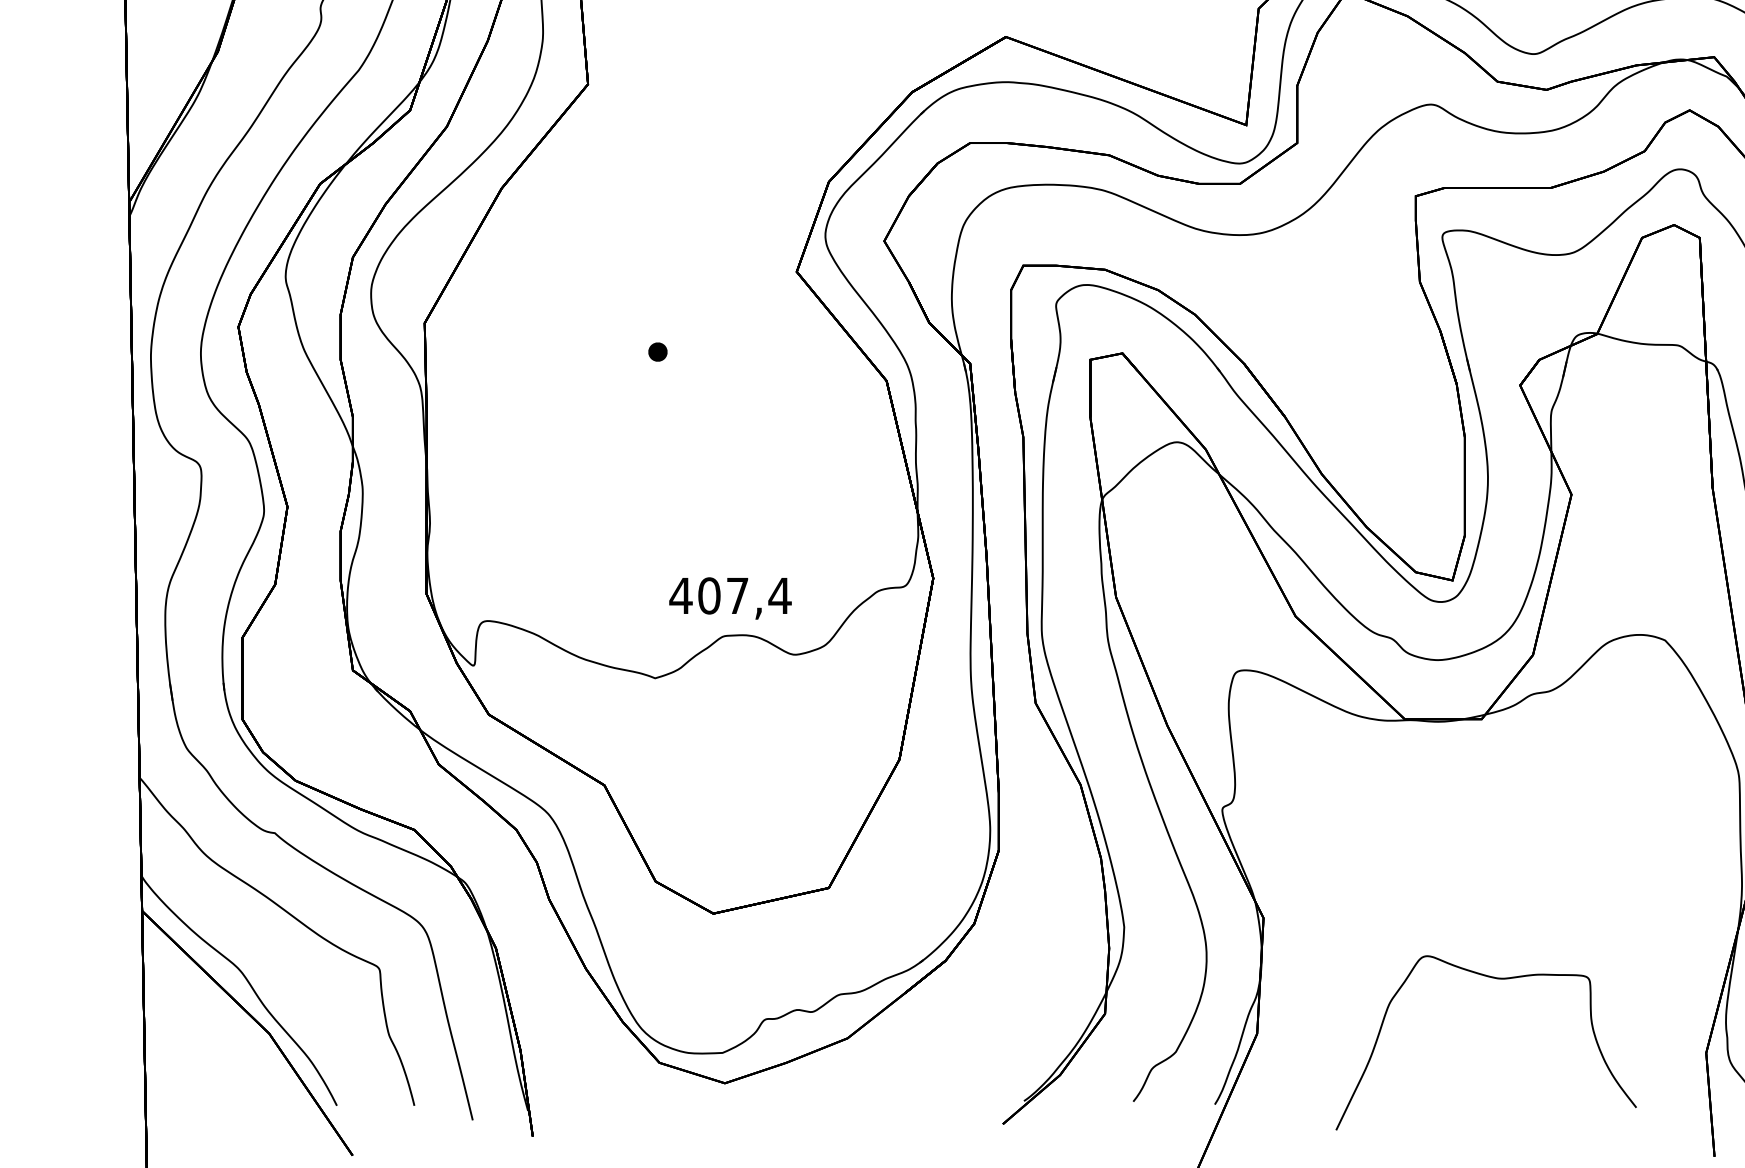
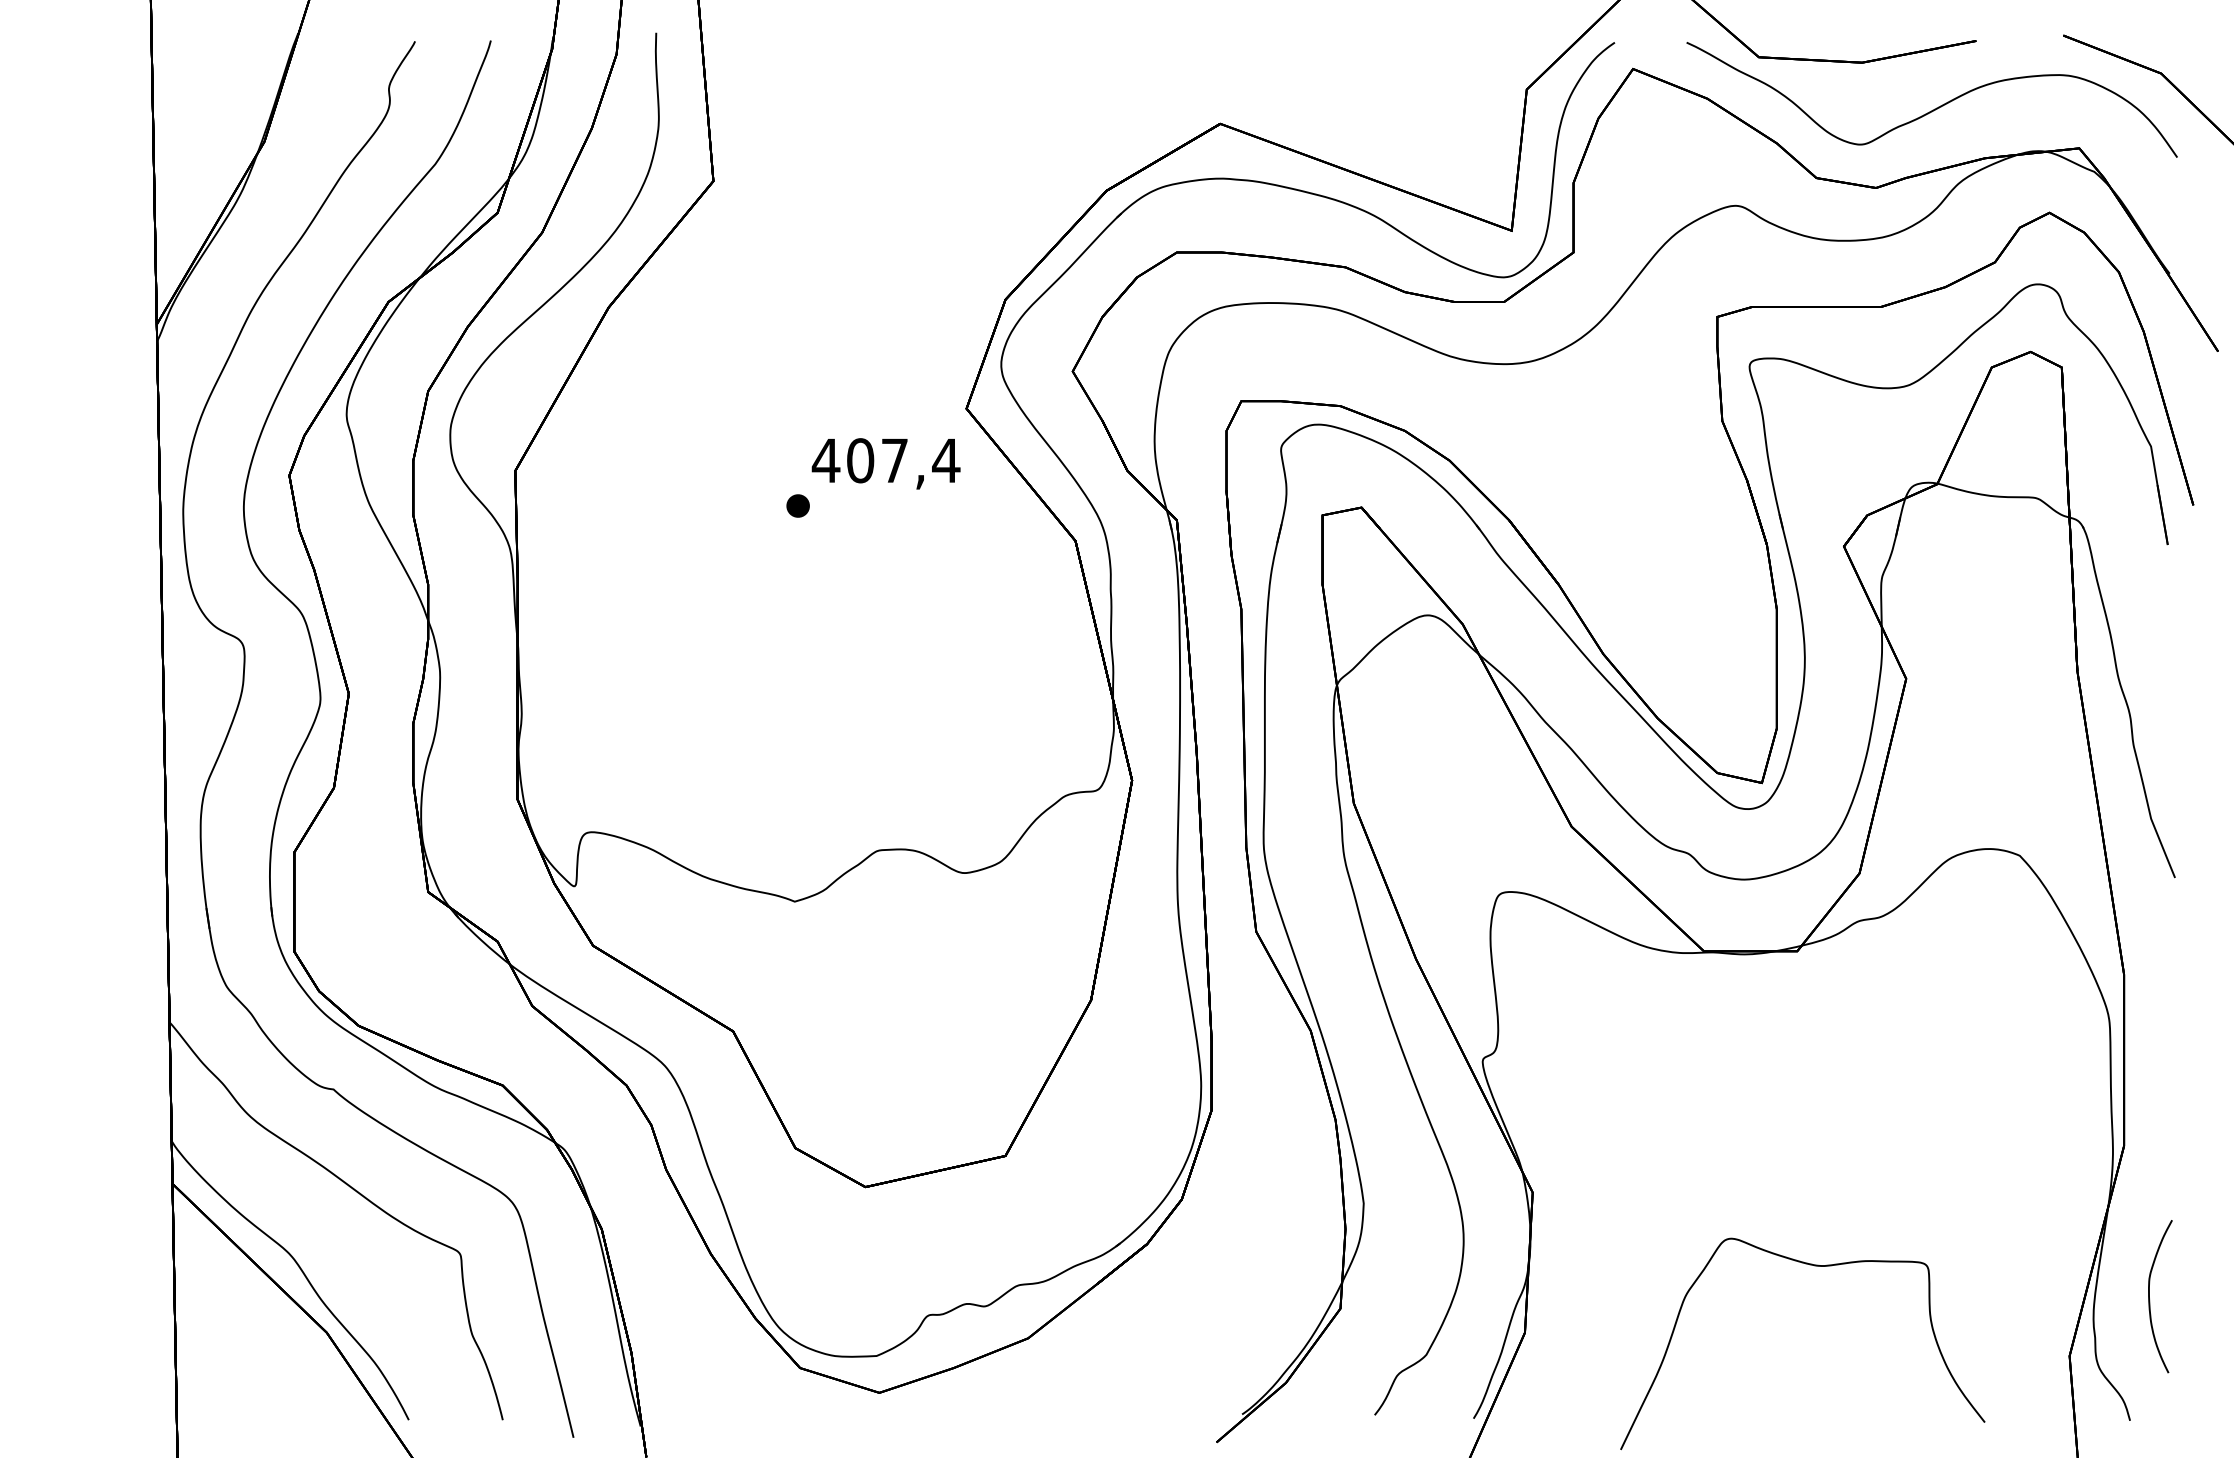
text: (729, 598) -> (885, 463), moved

